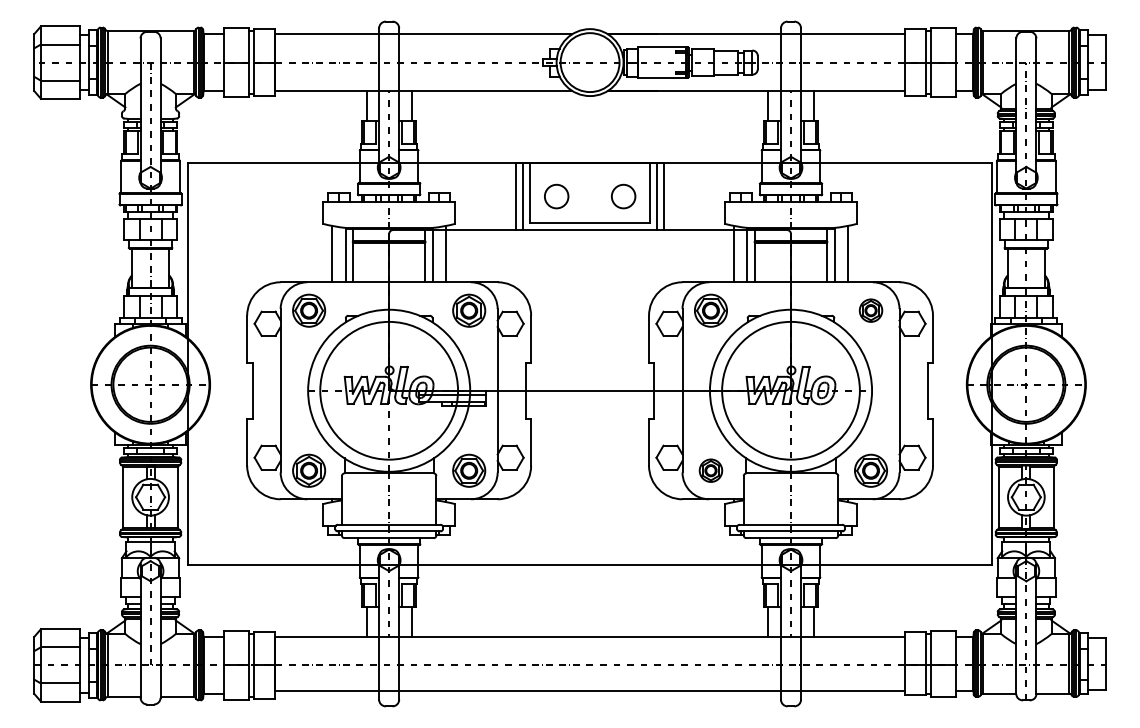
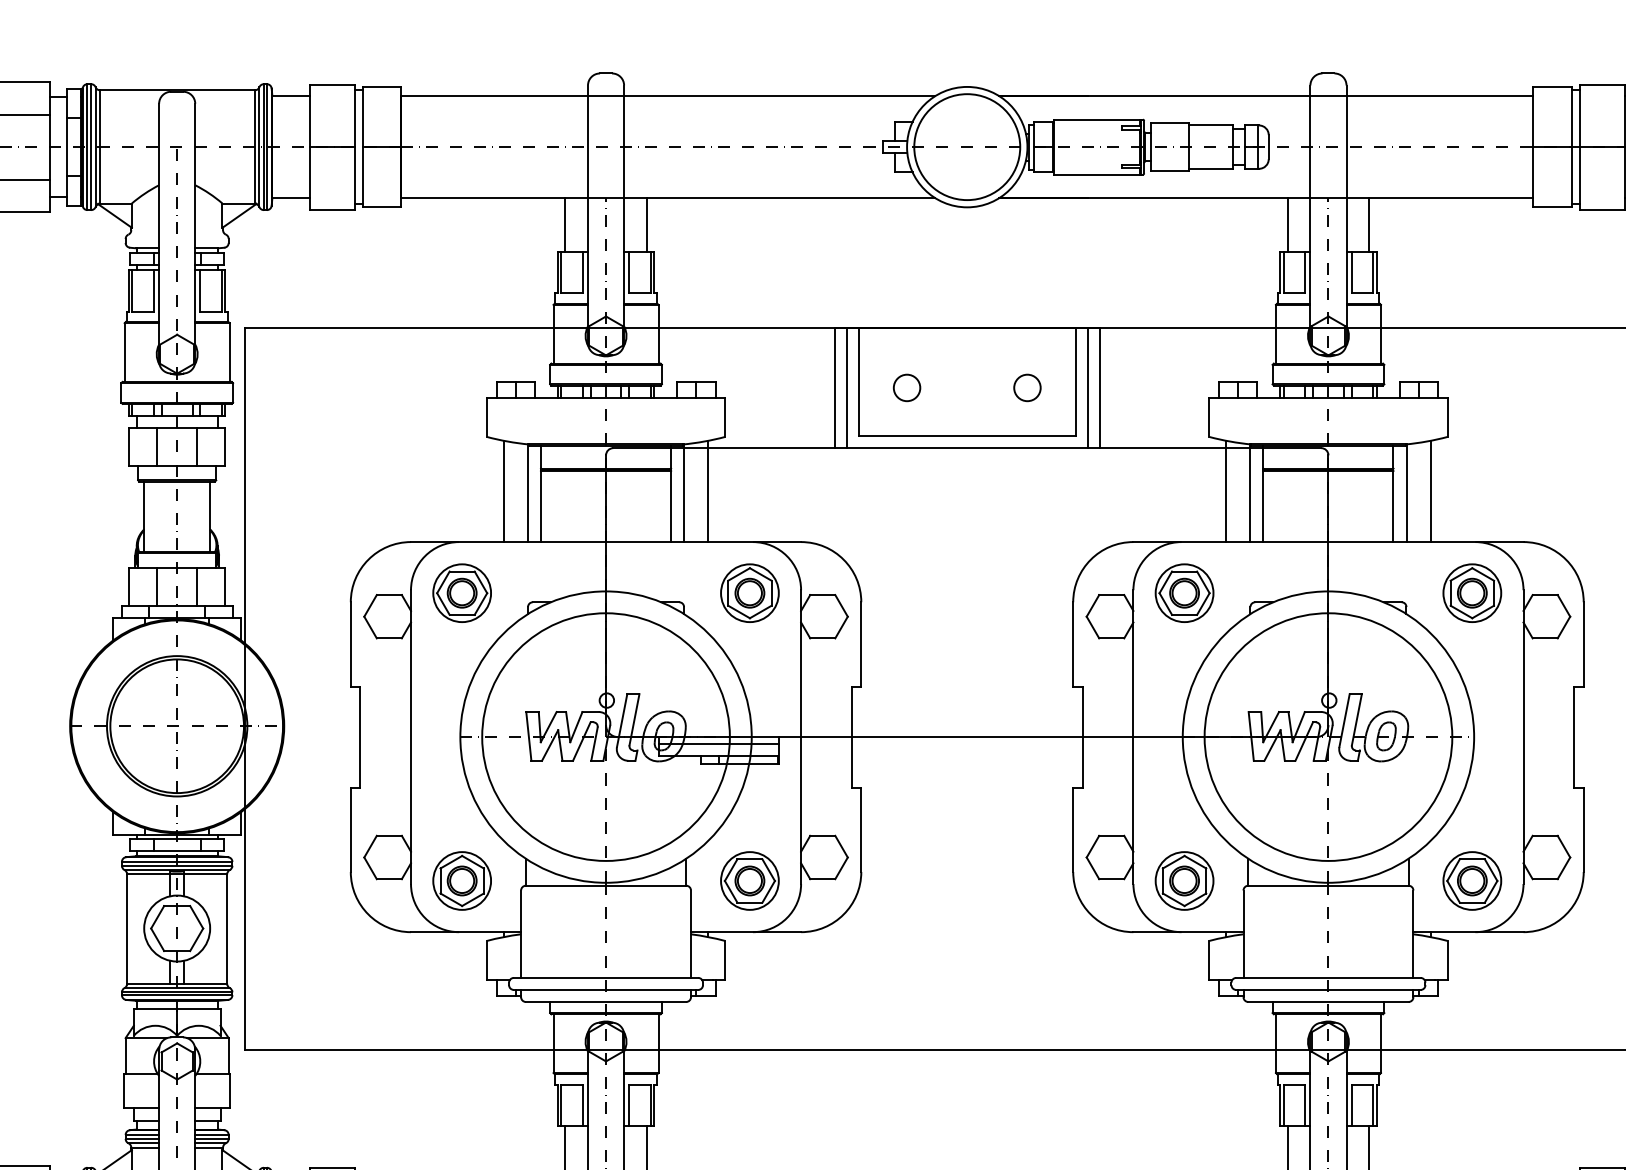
circle: (556, 196) -> (906, 387), size x0.62
circle: (623, 196) -> (1027, 387), size x0.62
part: (870, 310) -> (1471, 592), size x1.43
part: (710, 470) -> (1183, 880), size x1.43

